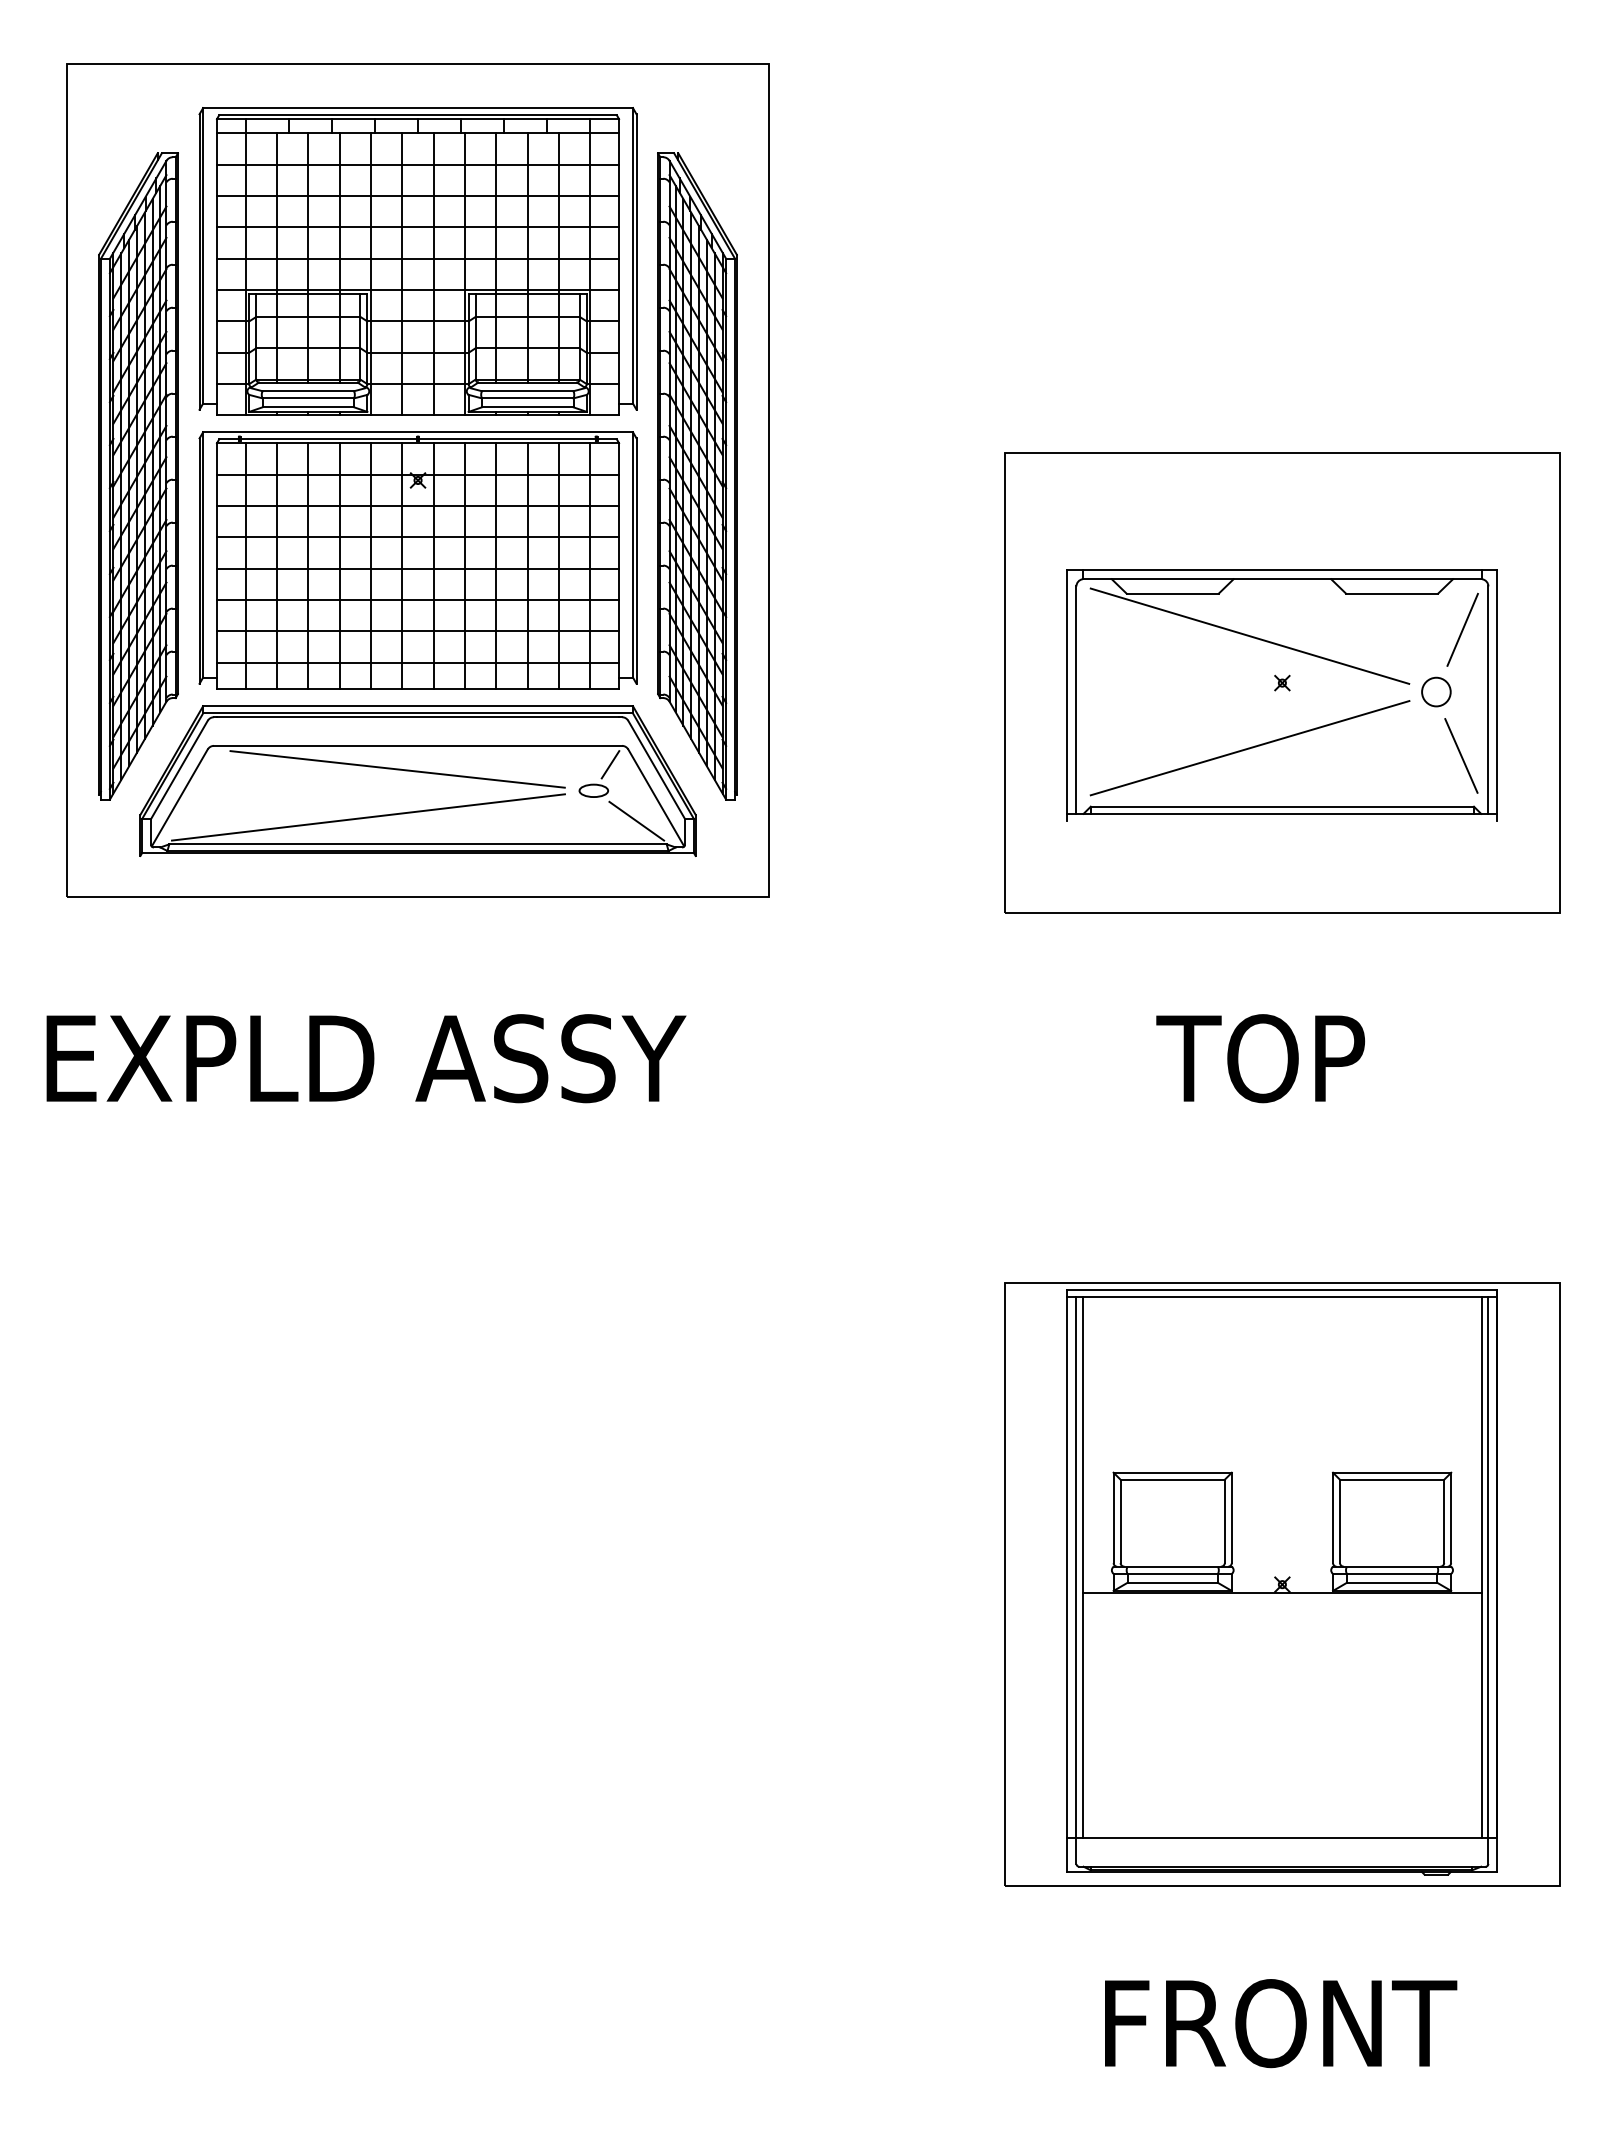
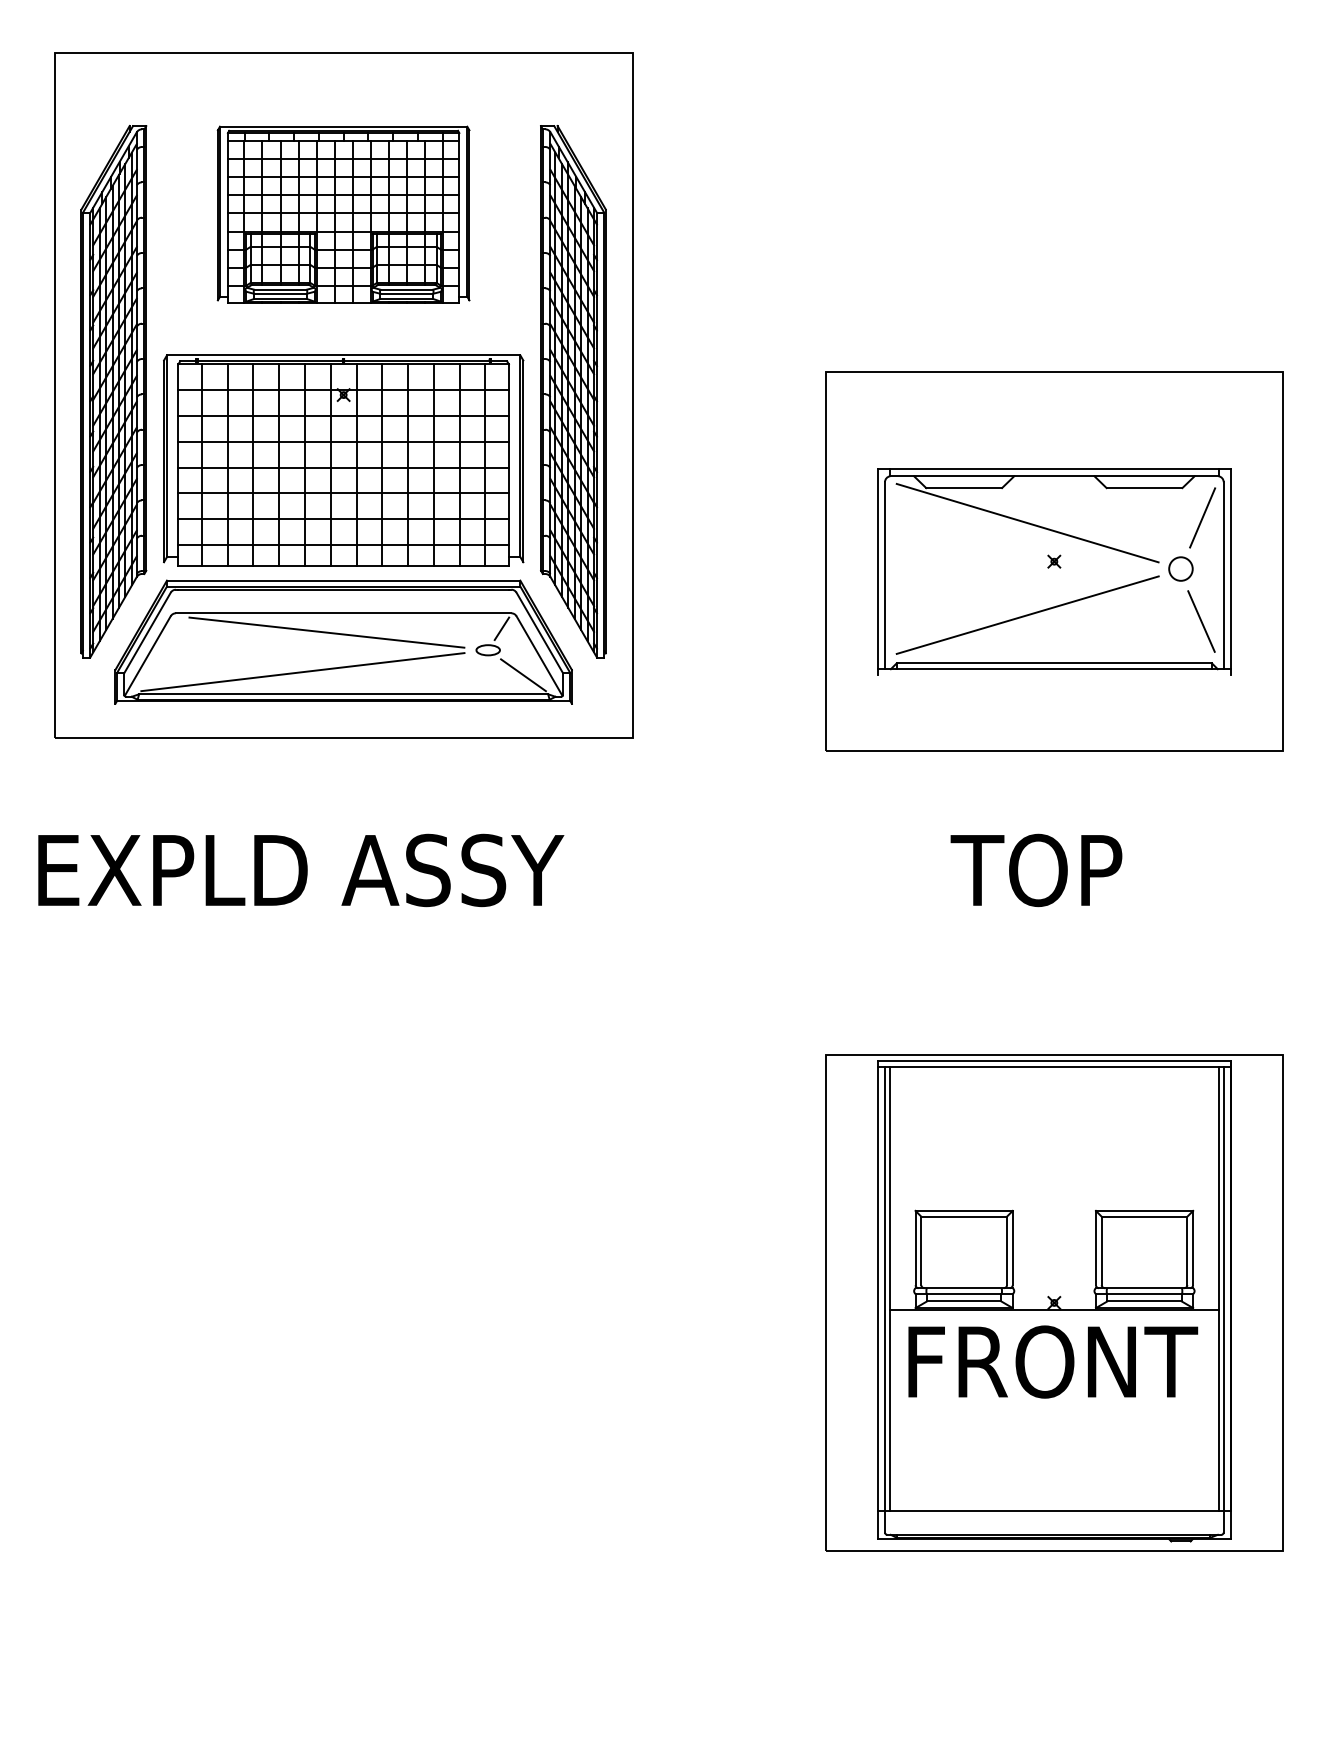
part: (417, 261) -> (343, 215), size x0.7
text: (1281, 2023) -> (1053, 1362), moved

